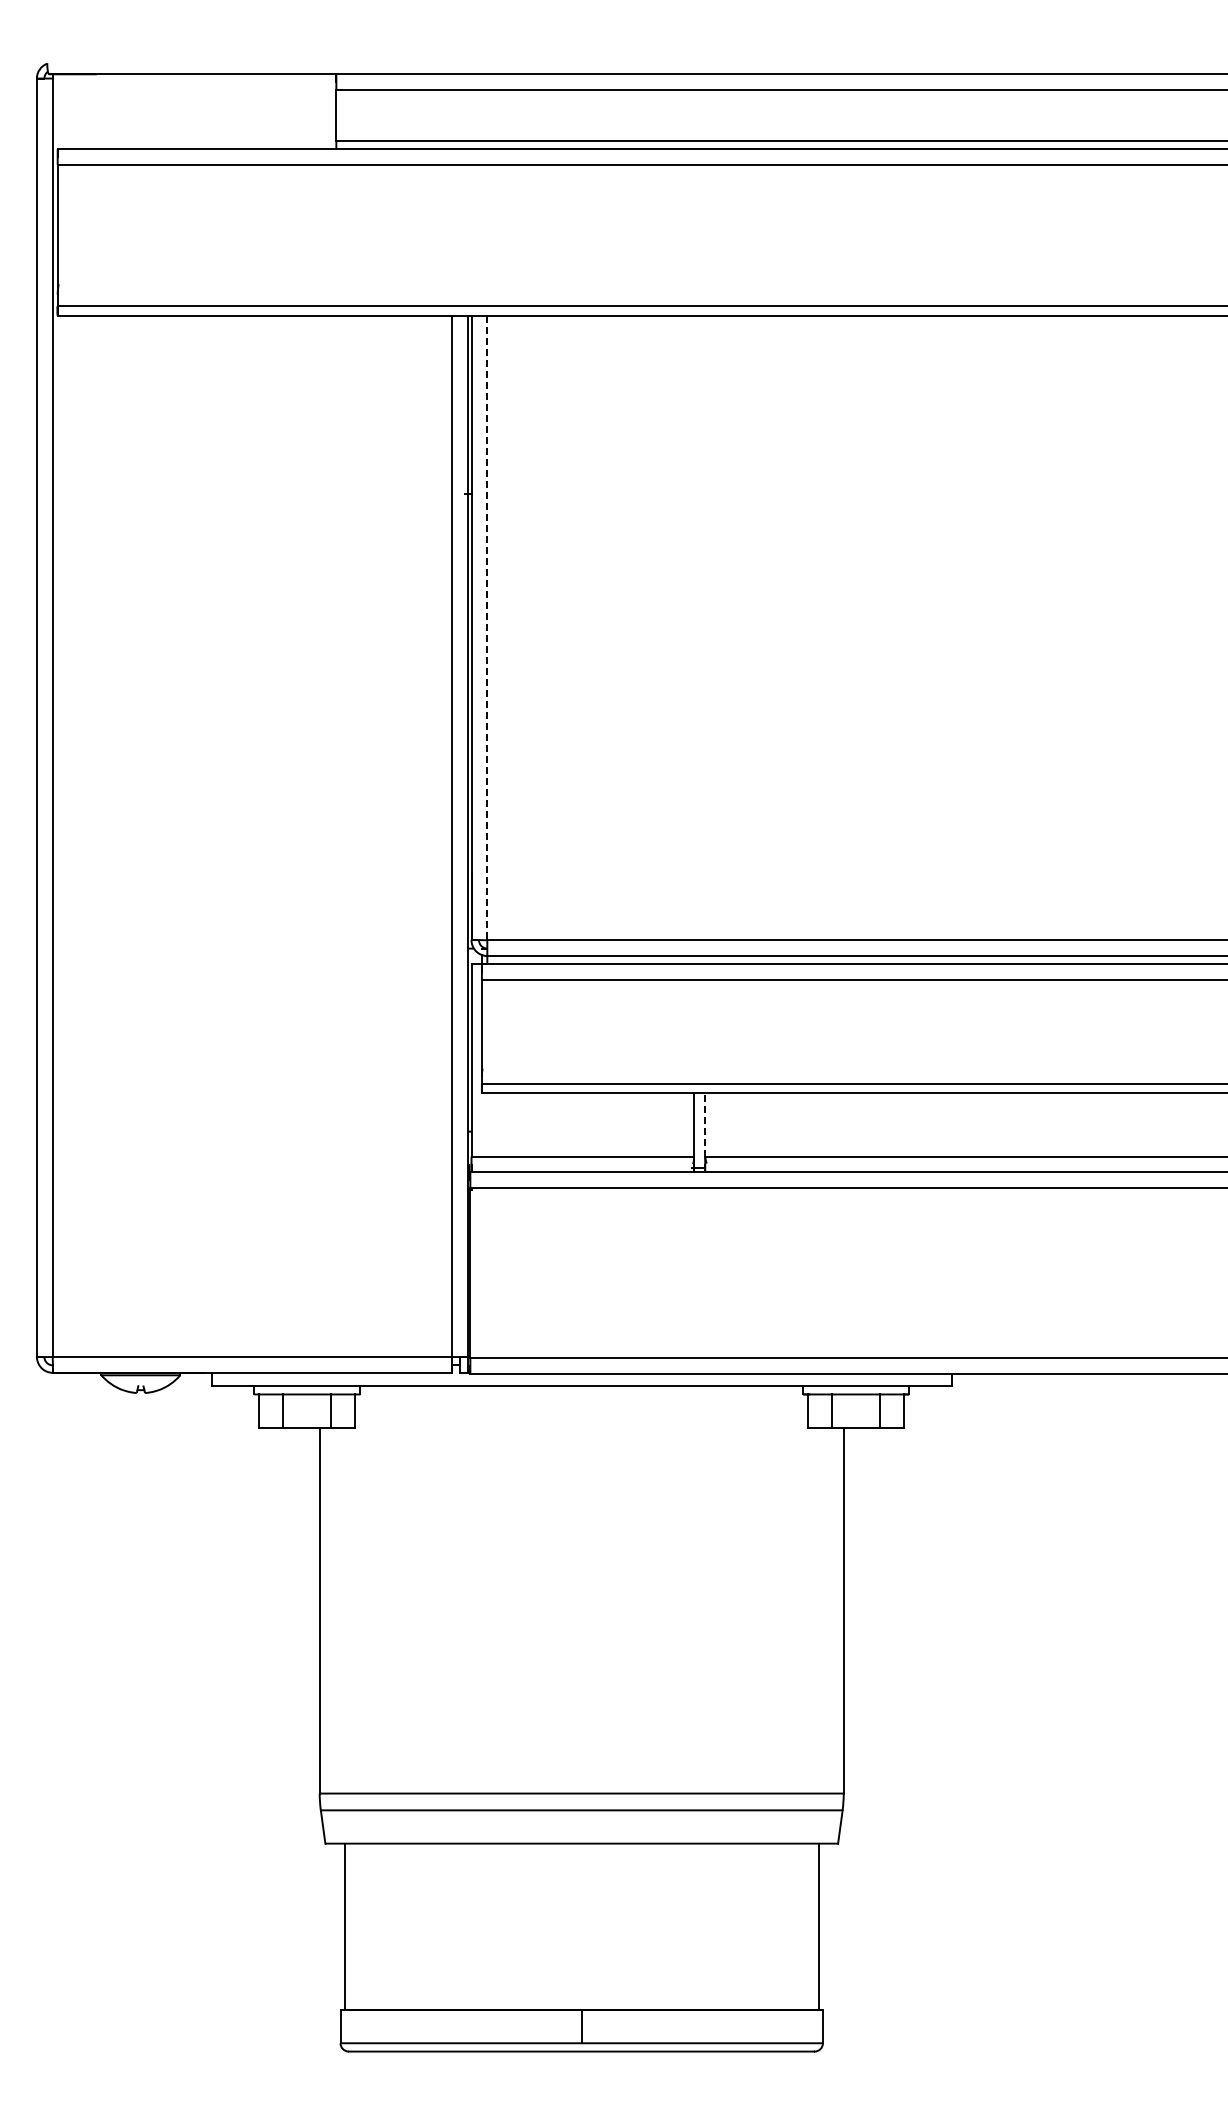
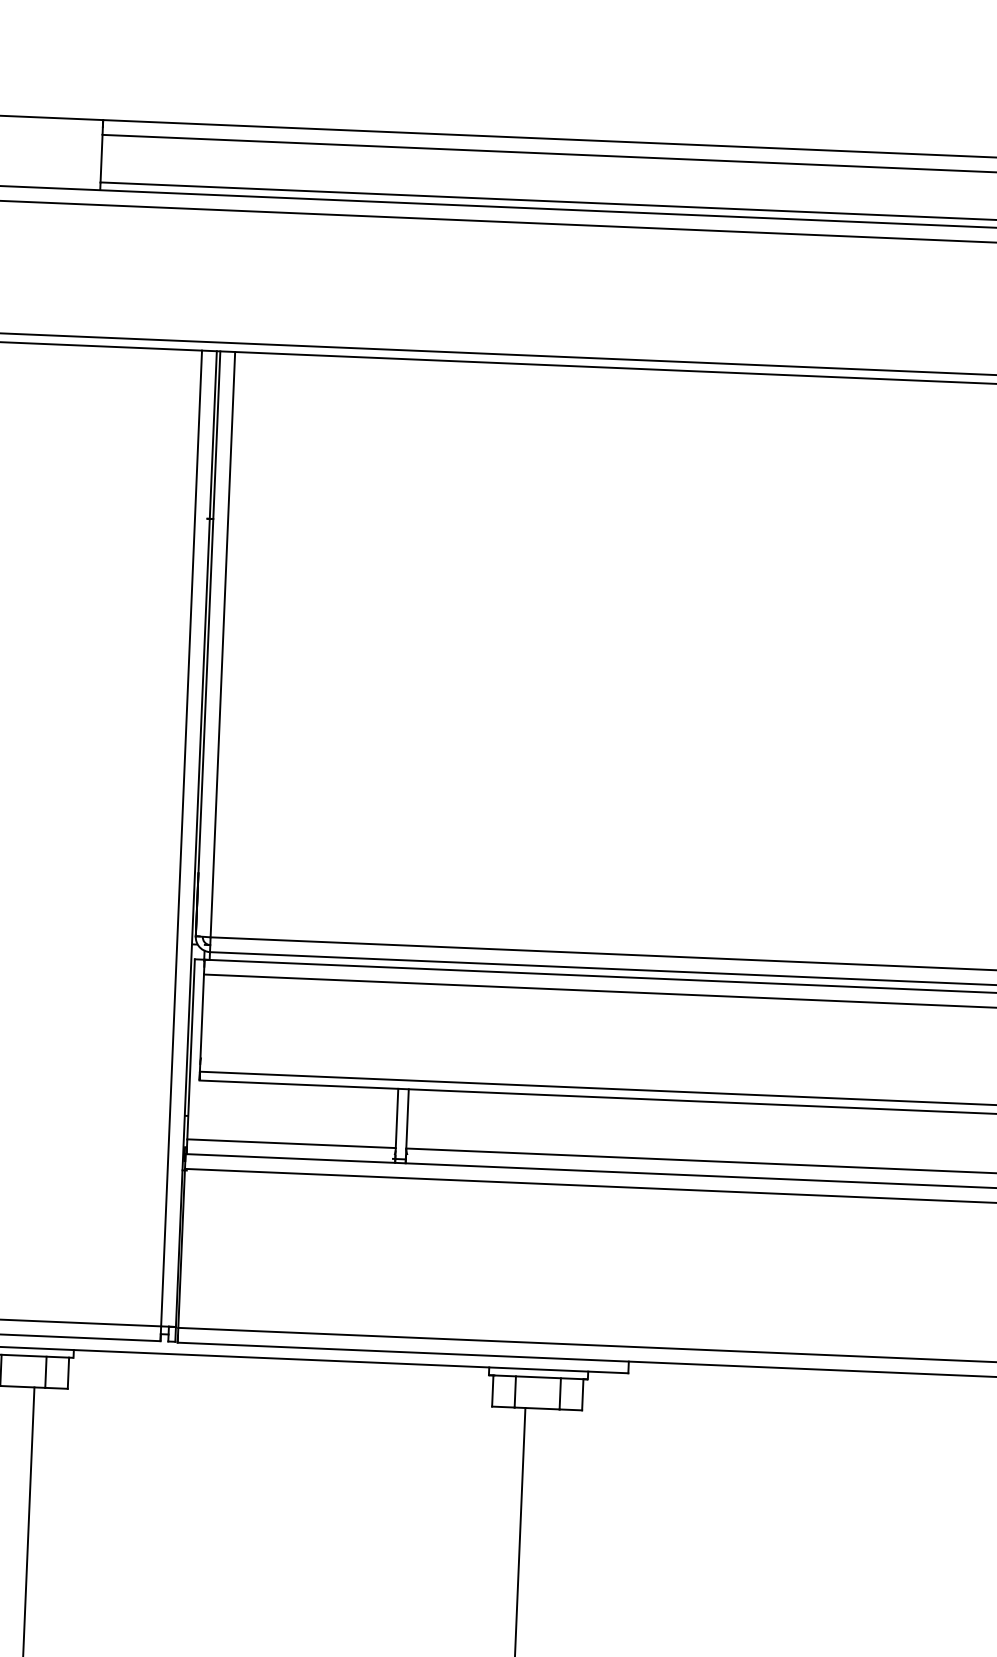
line: (487, 628) -> (223, 645), dashed -> solid
line: (705, 1124) -> (407, 1118), dashed -> solid

